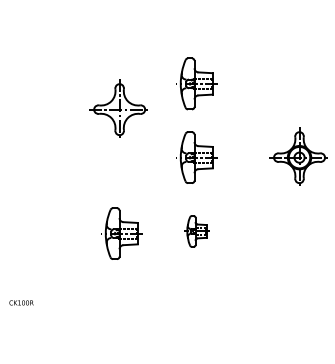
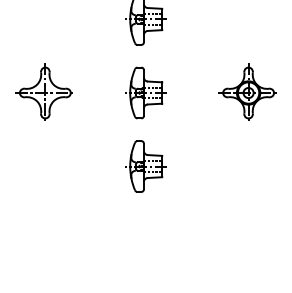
part: (118, 108) -> (44, 91), moved
part: (196, 231) -> (145, 166), size x1.67
part: (121, 233) -> (71, 168), removed

